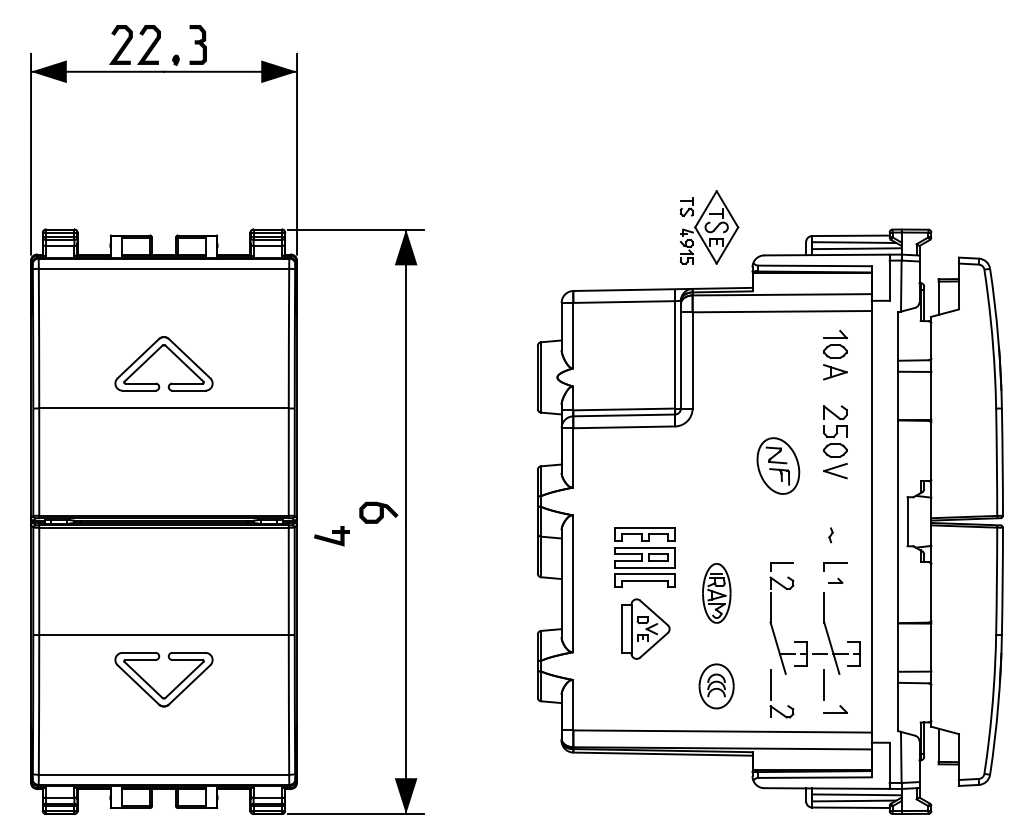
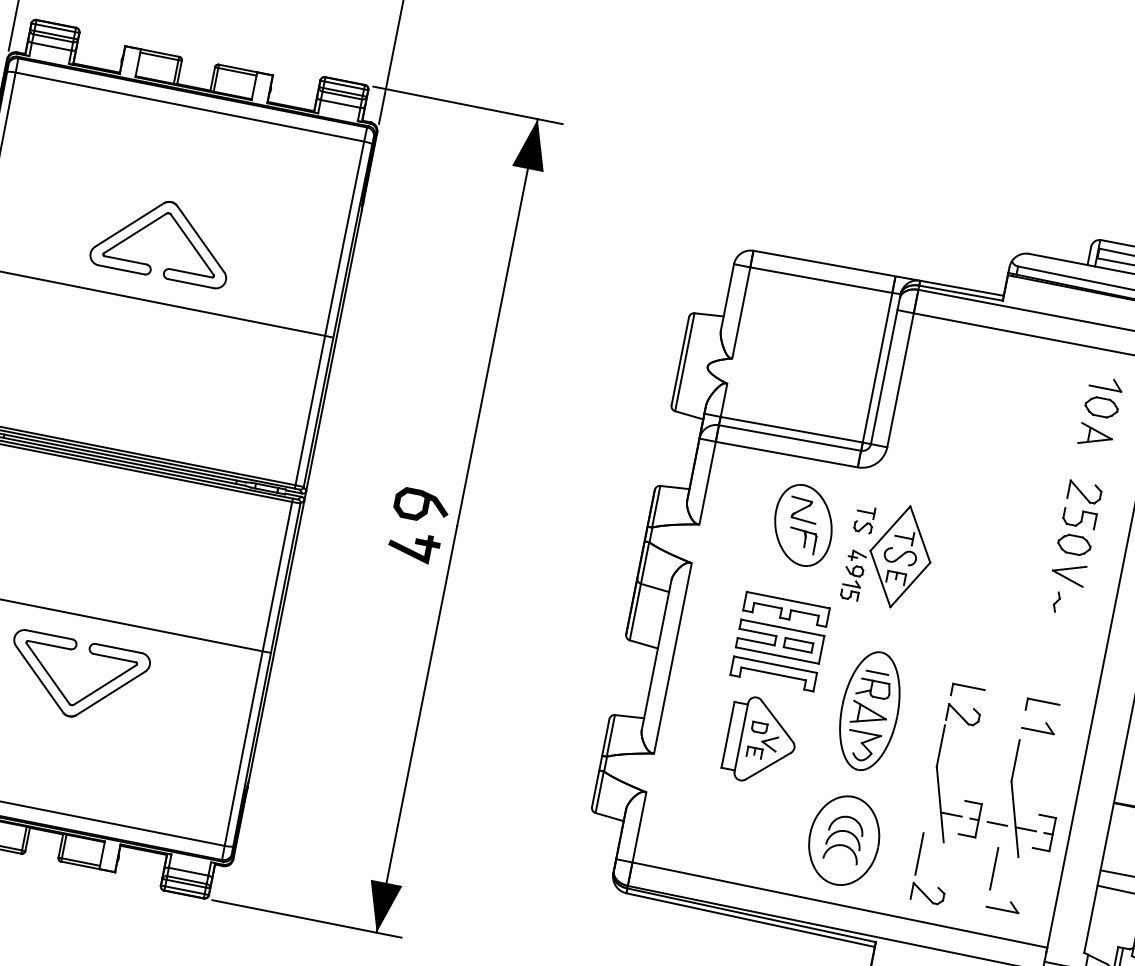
part: (709, 227) -> (890, 554), moved
part: (778, 465) -> (803, 524), moved
part: (830, 535) -> (1056, 602), moved
part: (331, 536) -> (413, 547), moved
part: (835, 580) -> (1038, 726), size x1.67
part: (716, 593) -> (869, 711), size x1.43
part: (716, 686) -> (843, 840), size x1.43

